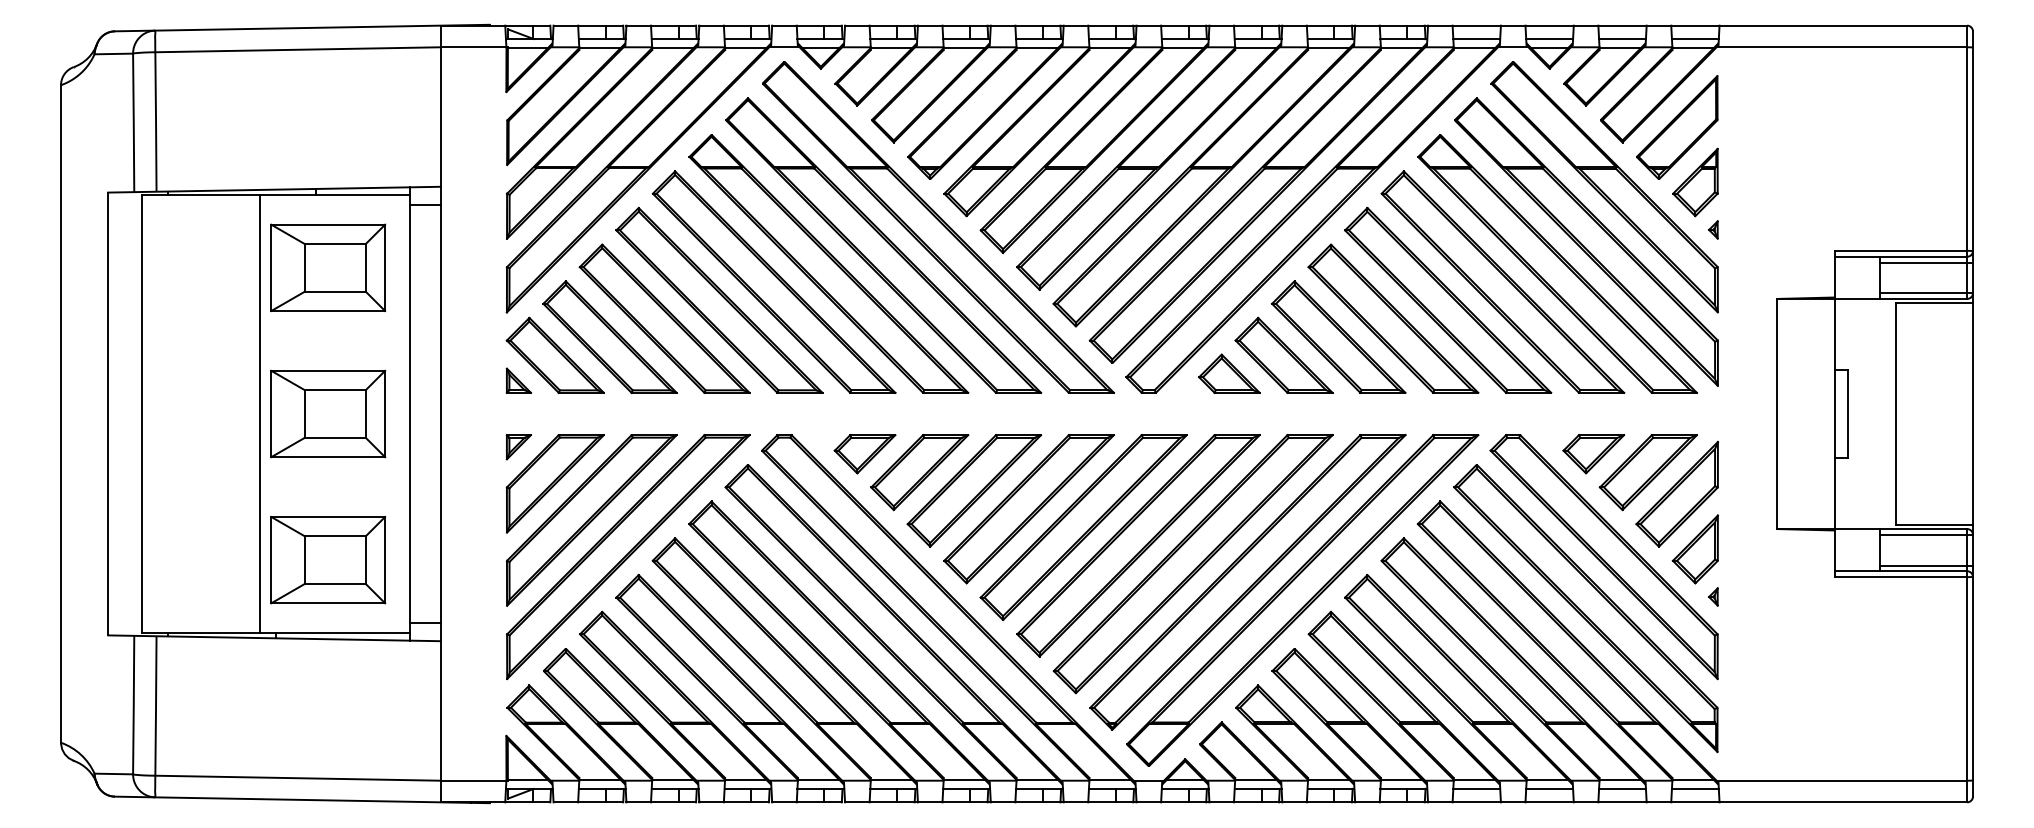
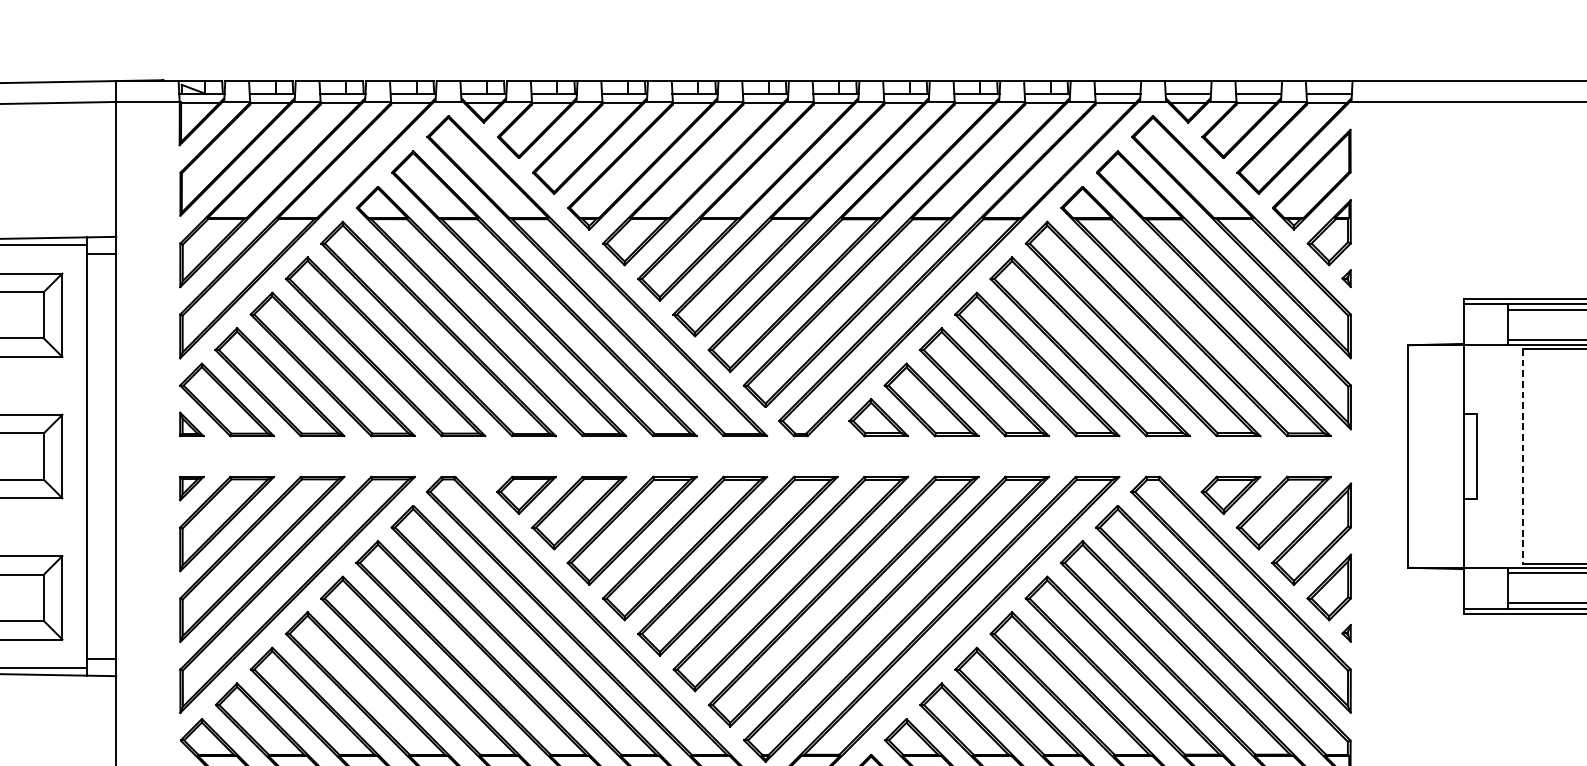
line: (1896, 414) -> (1523, 457), solid -> dashed

